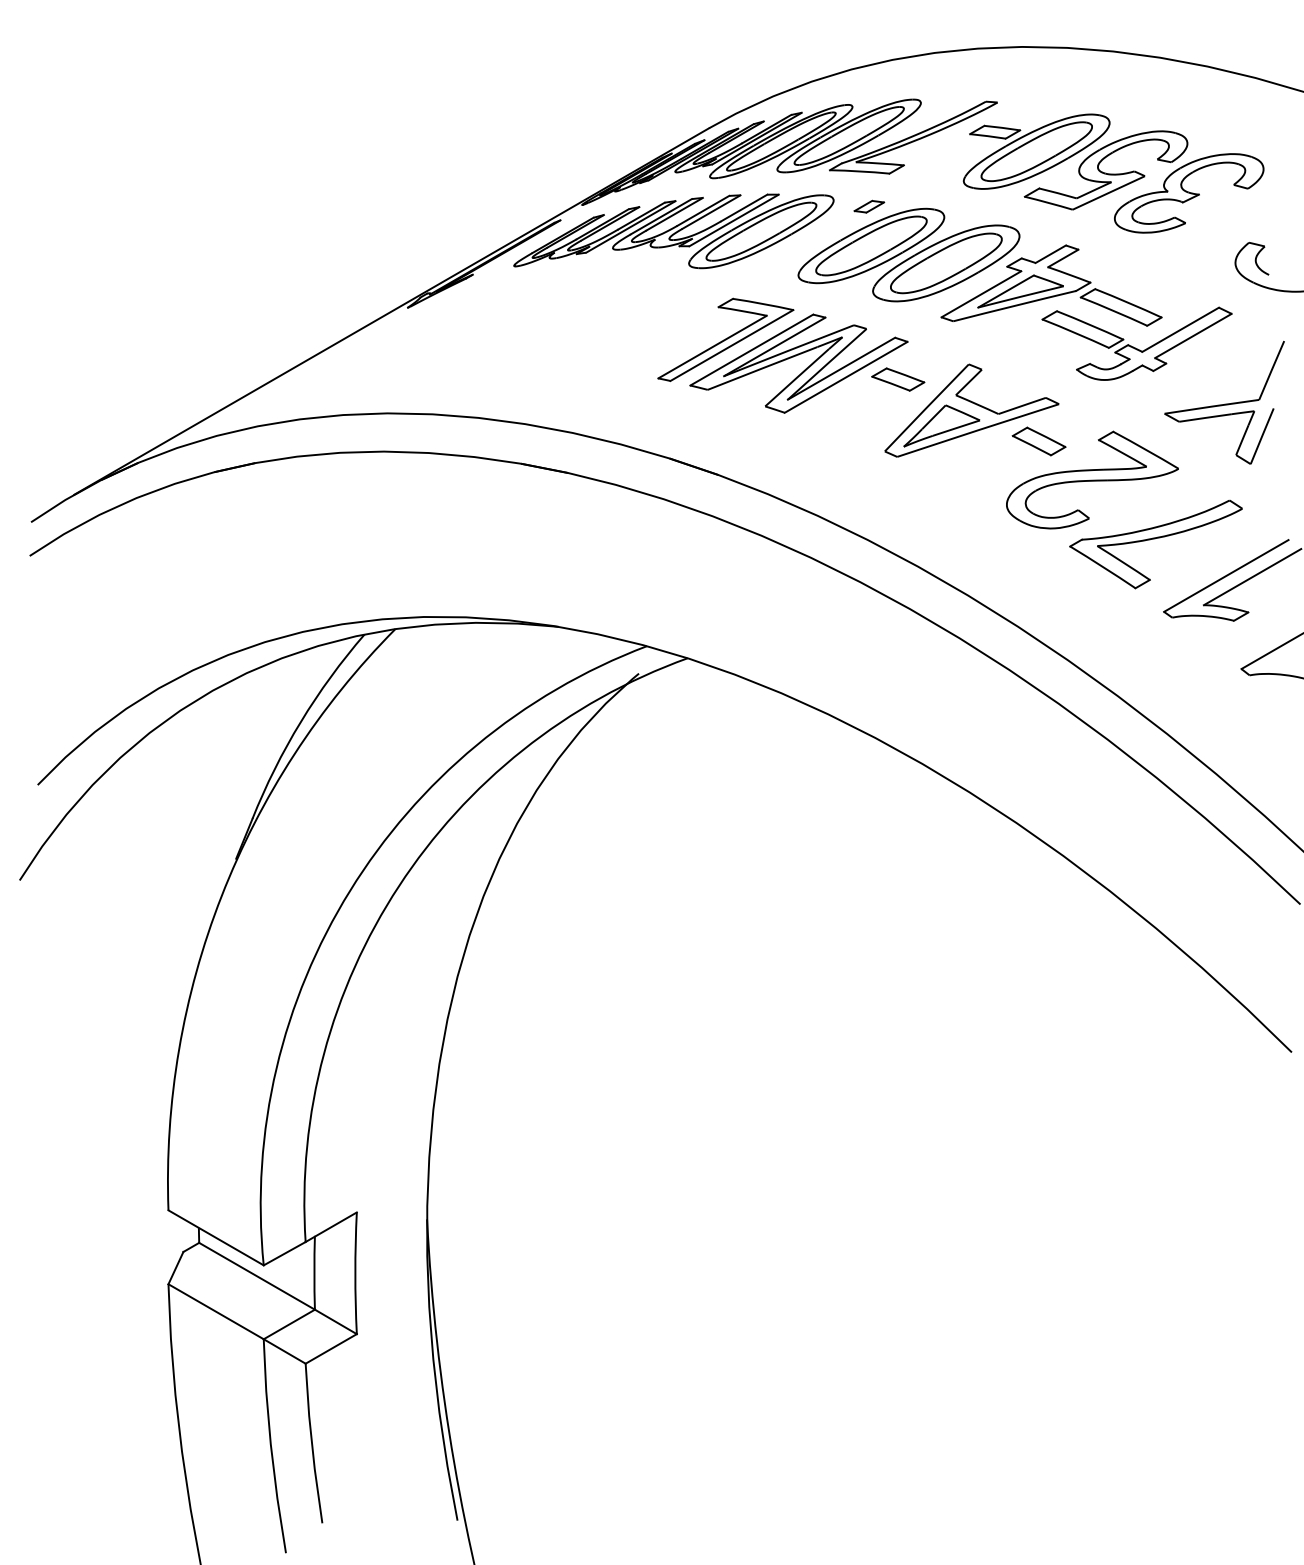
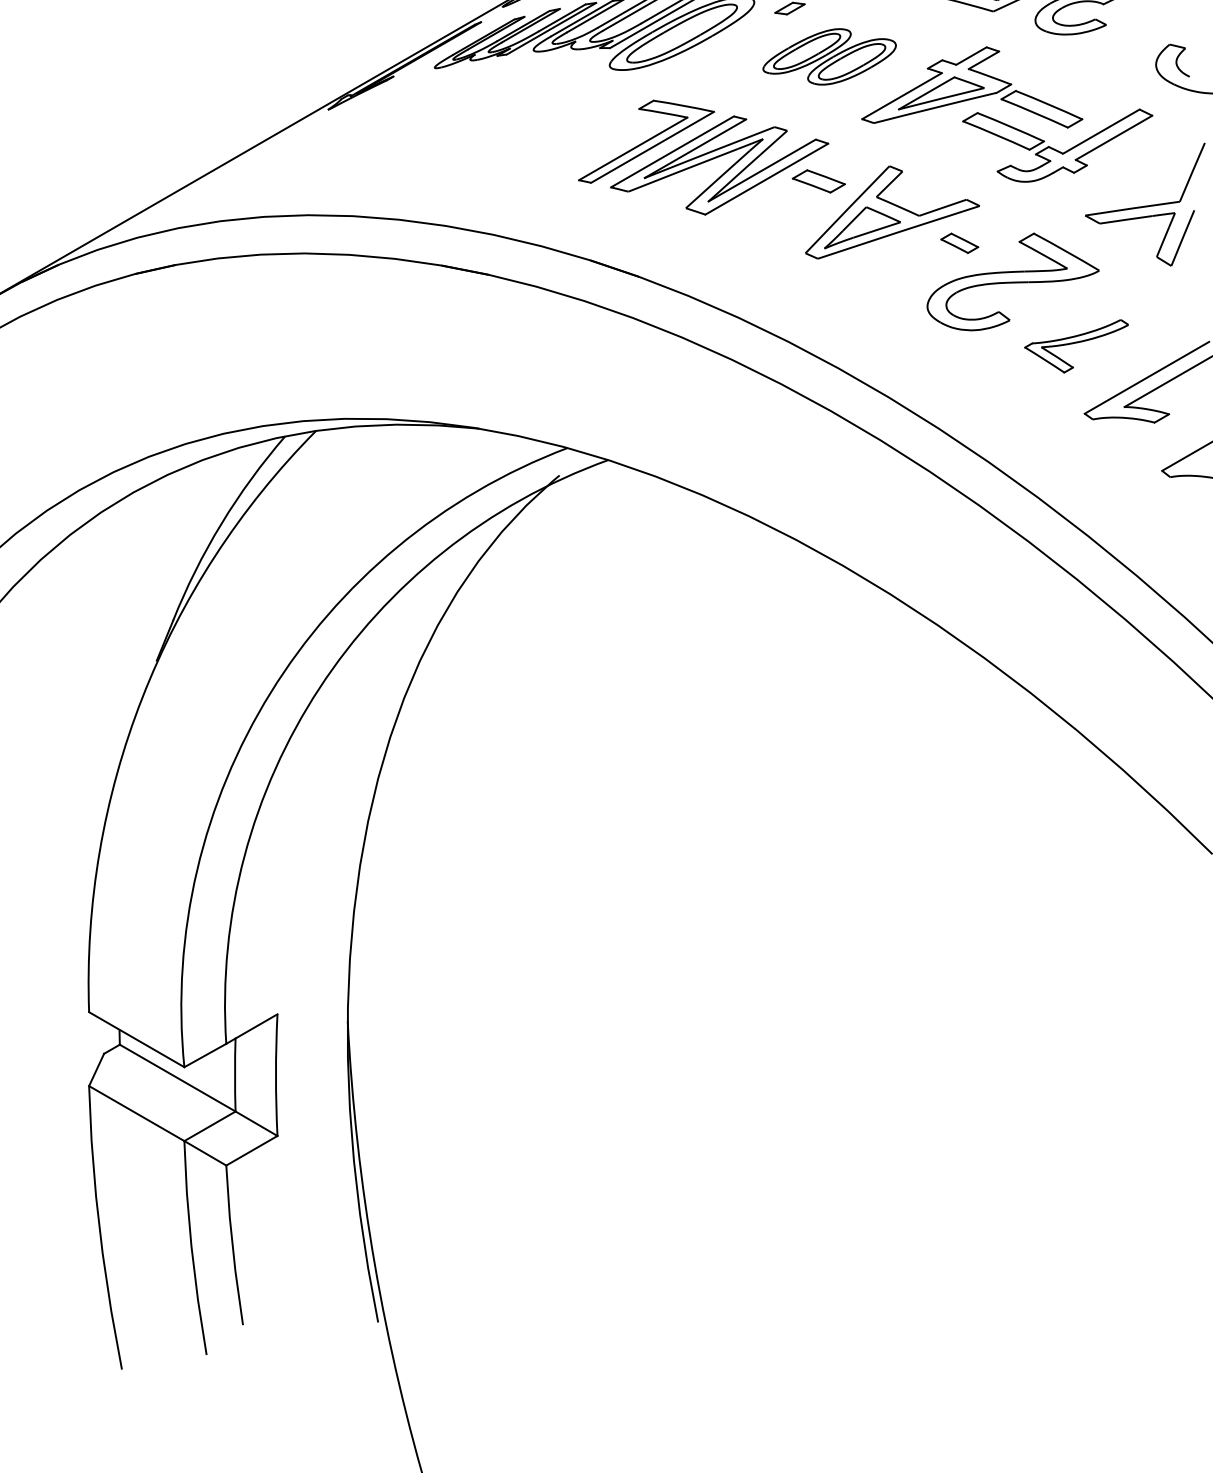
part: (908, 254) -> (829, 56), size x0.6
part: (1038, 441) -> (959, 243), size x0.7
part: (1155, 544) -> (1076, 346), size x0.6

